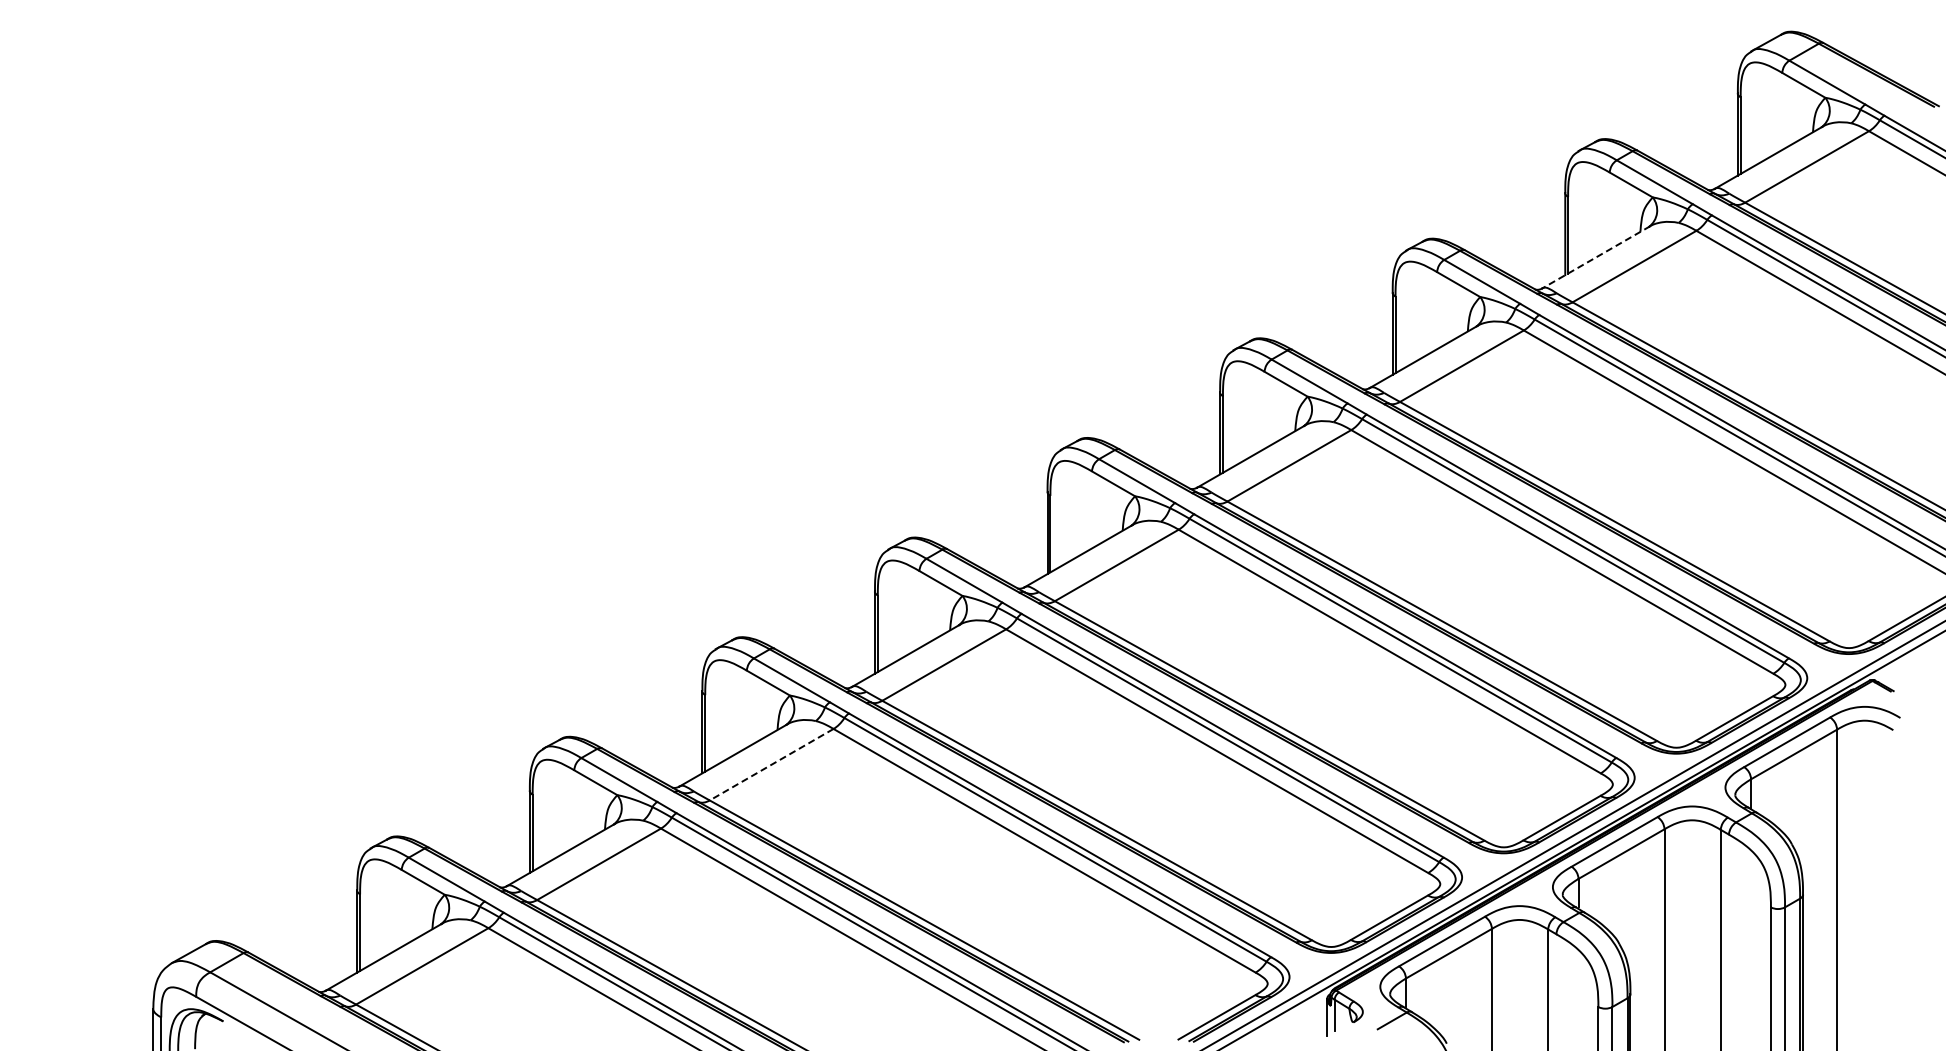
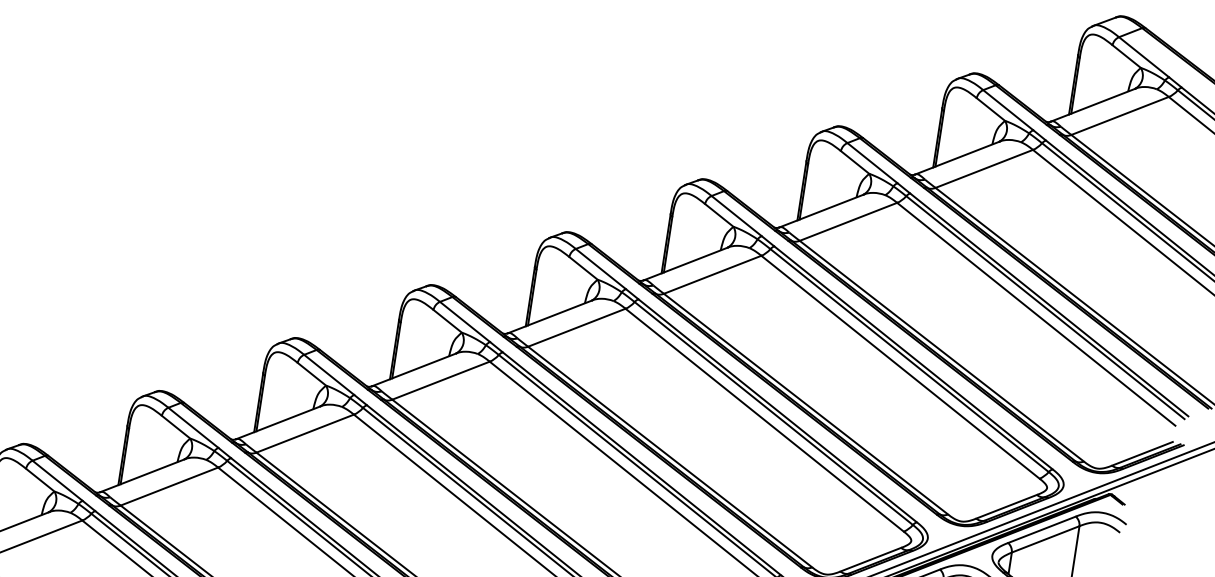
line: (1596, 257) -> (957, 158), dashed -> solid
line: (771, 764) -> (305, 433), dashed -> solid

